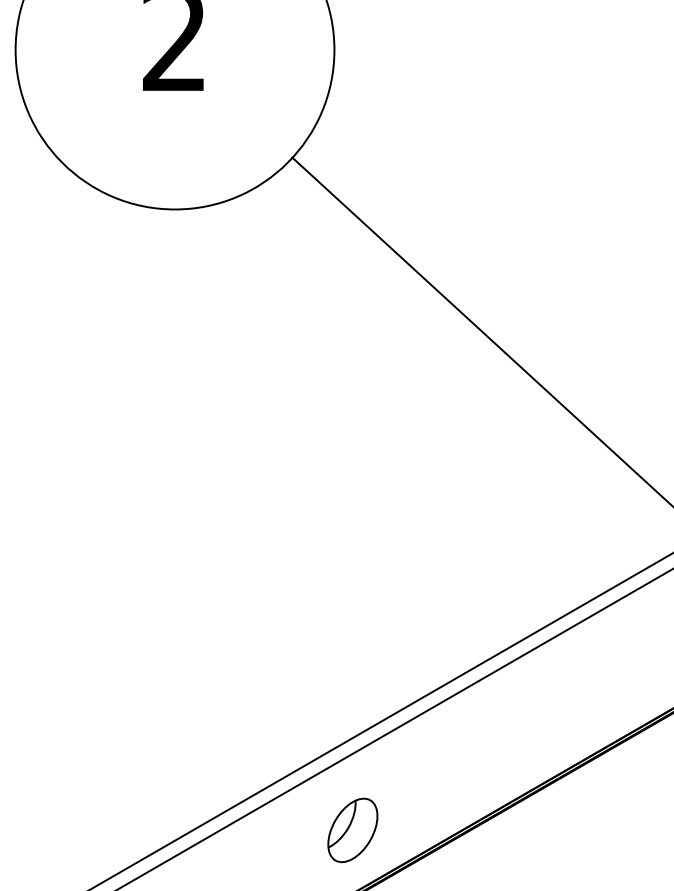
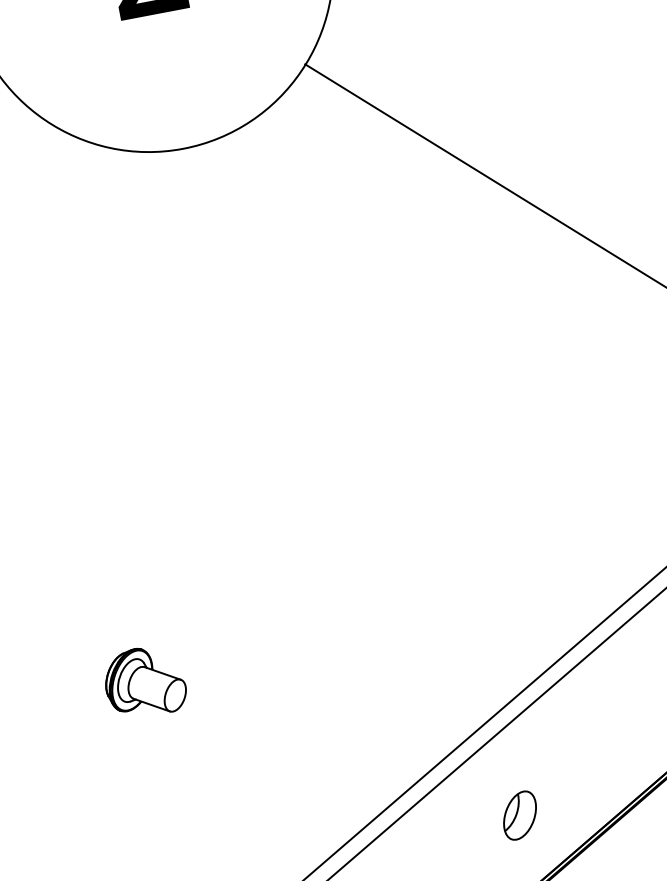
part: (55, 655) -> (144, 681), added
part: (352, 829) -> (519, 814), size x0.62

